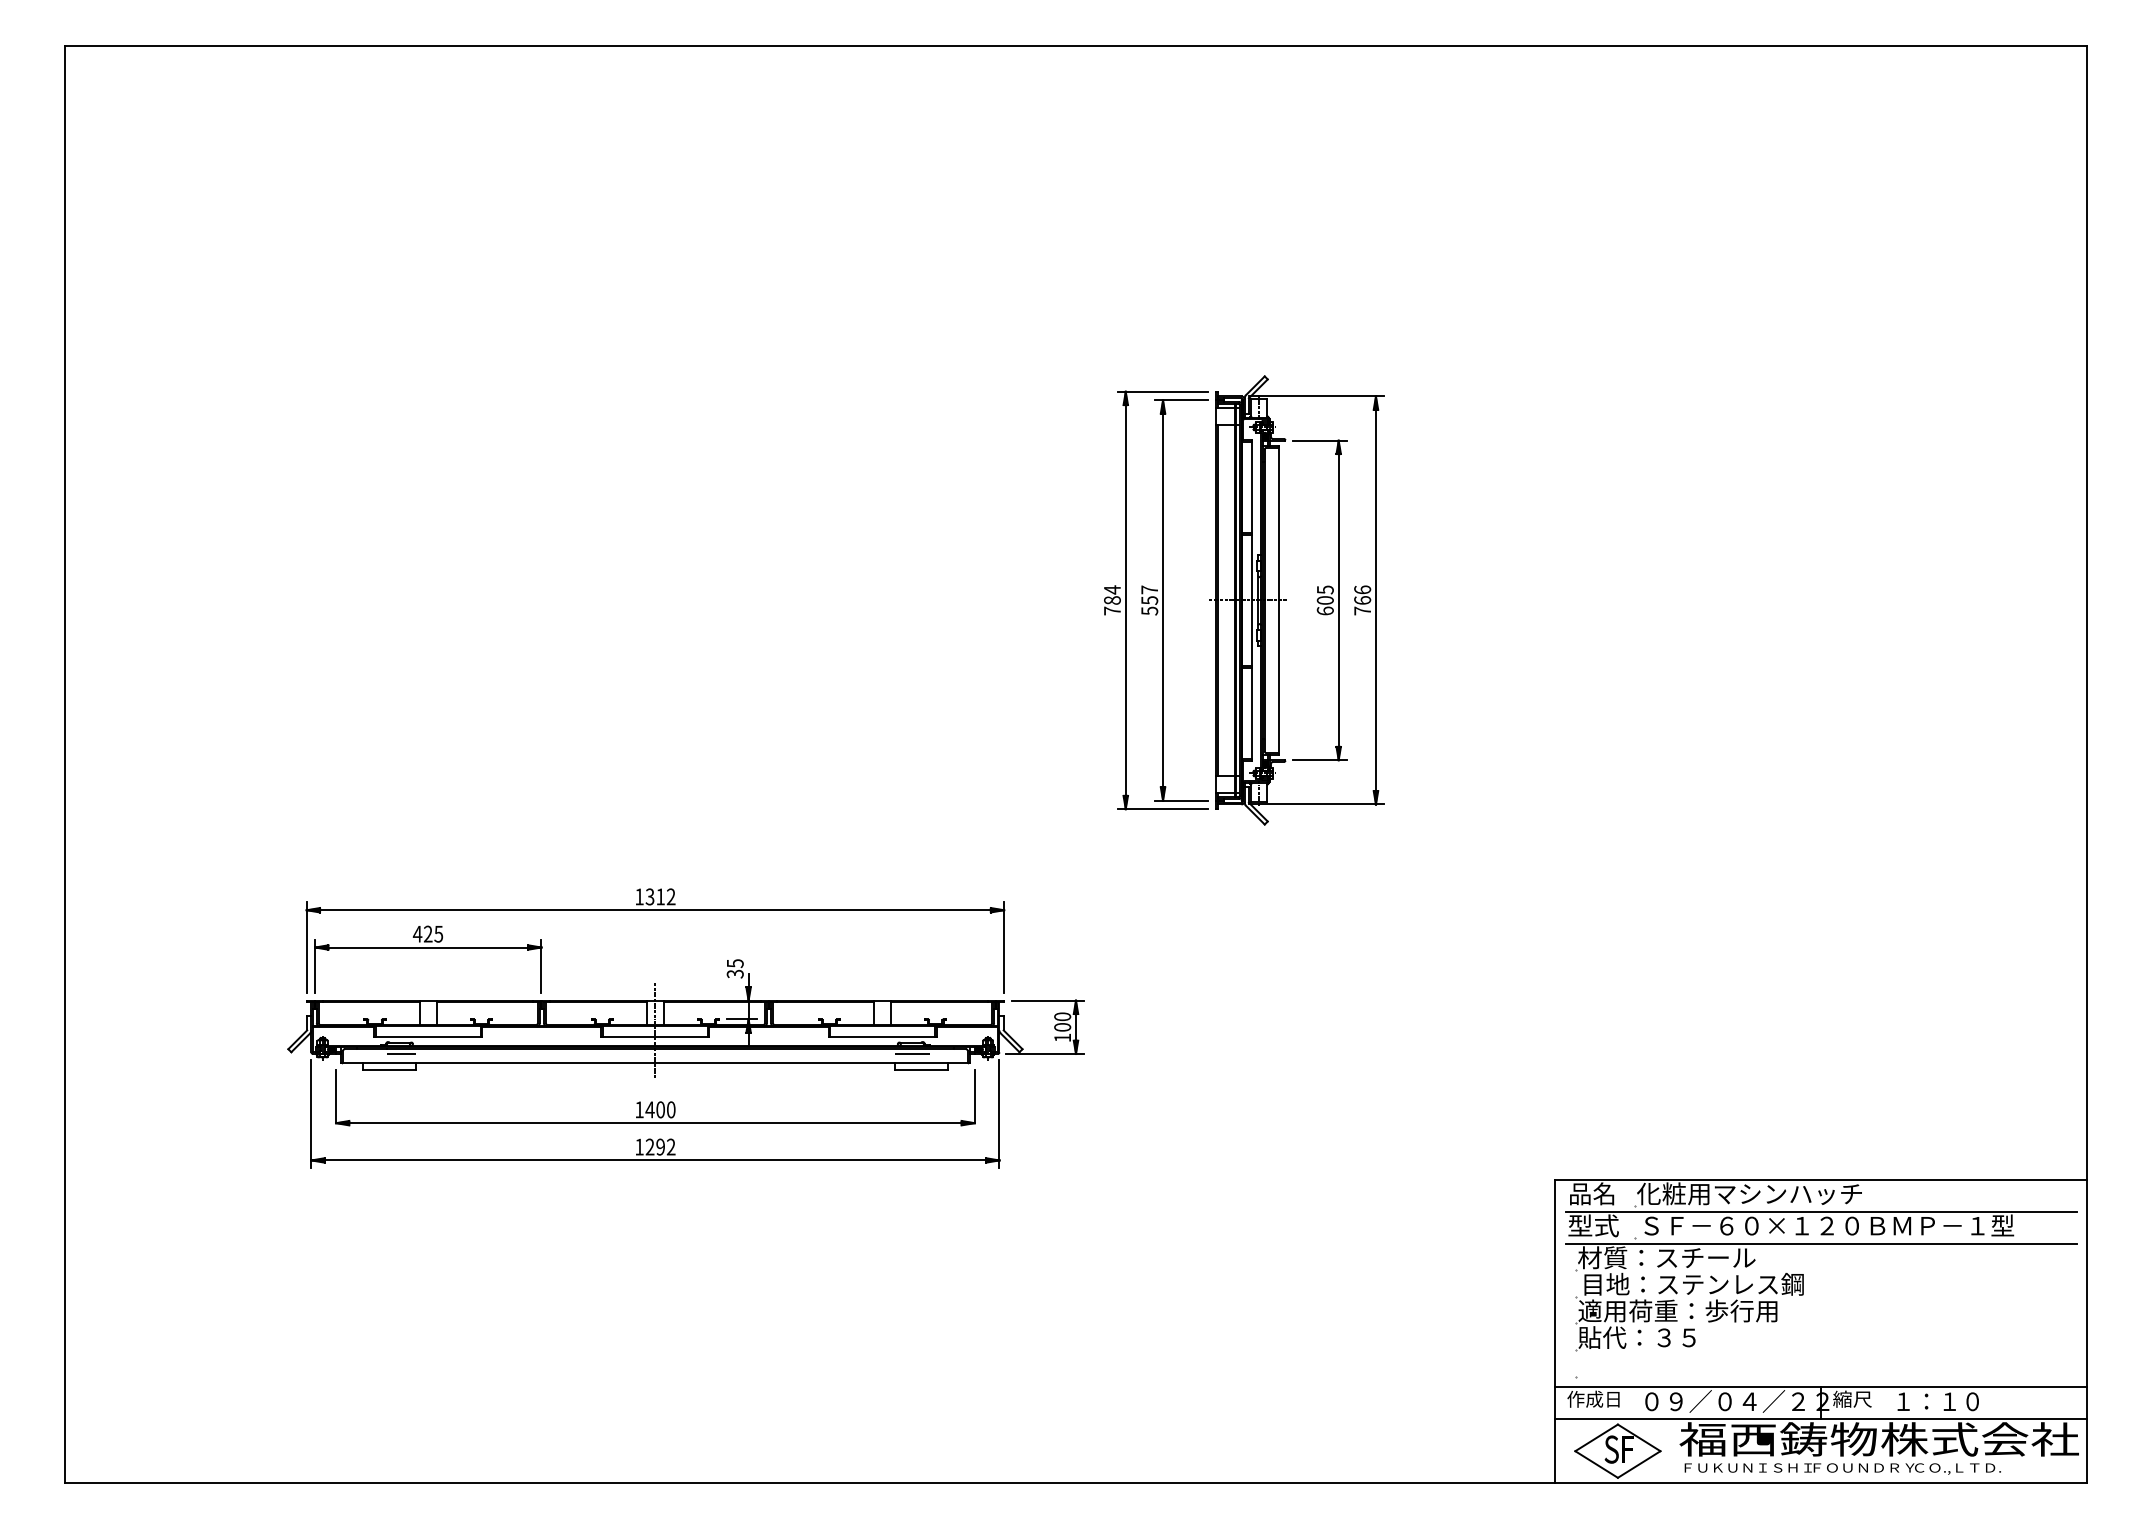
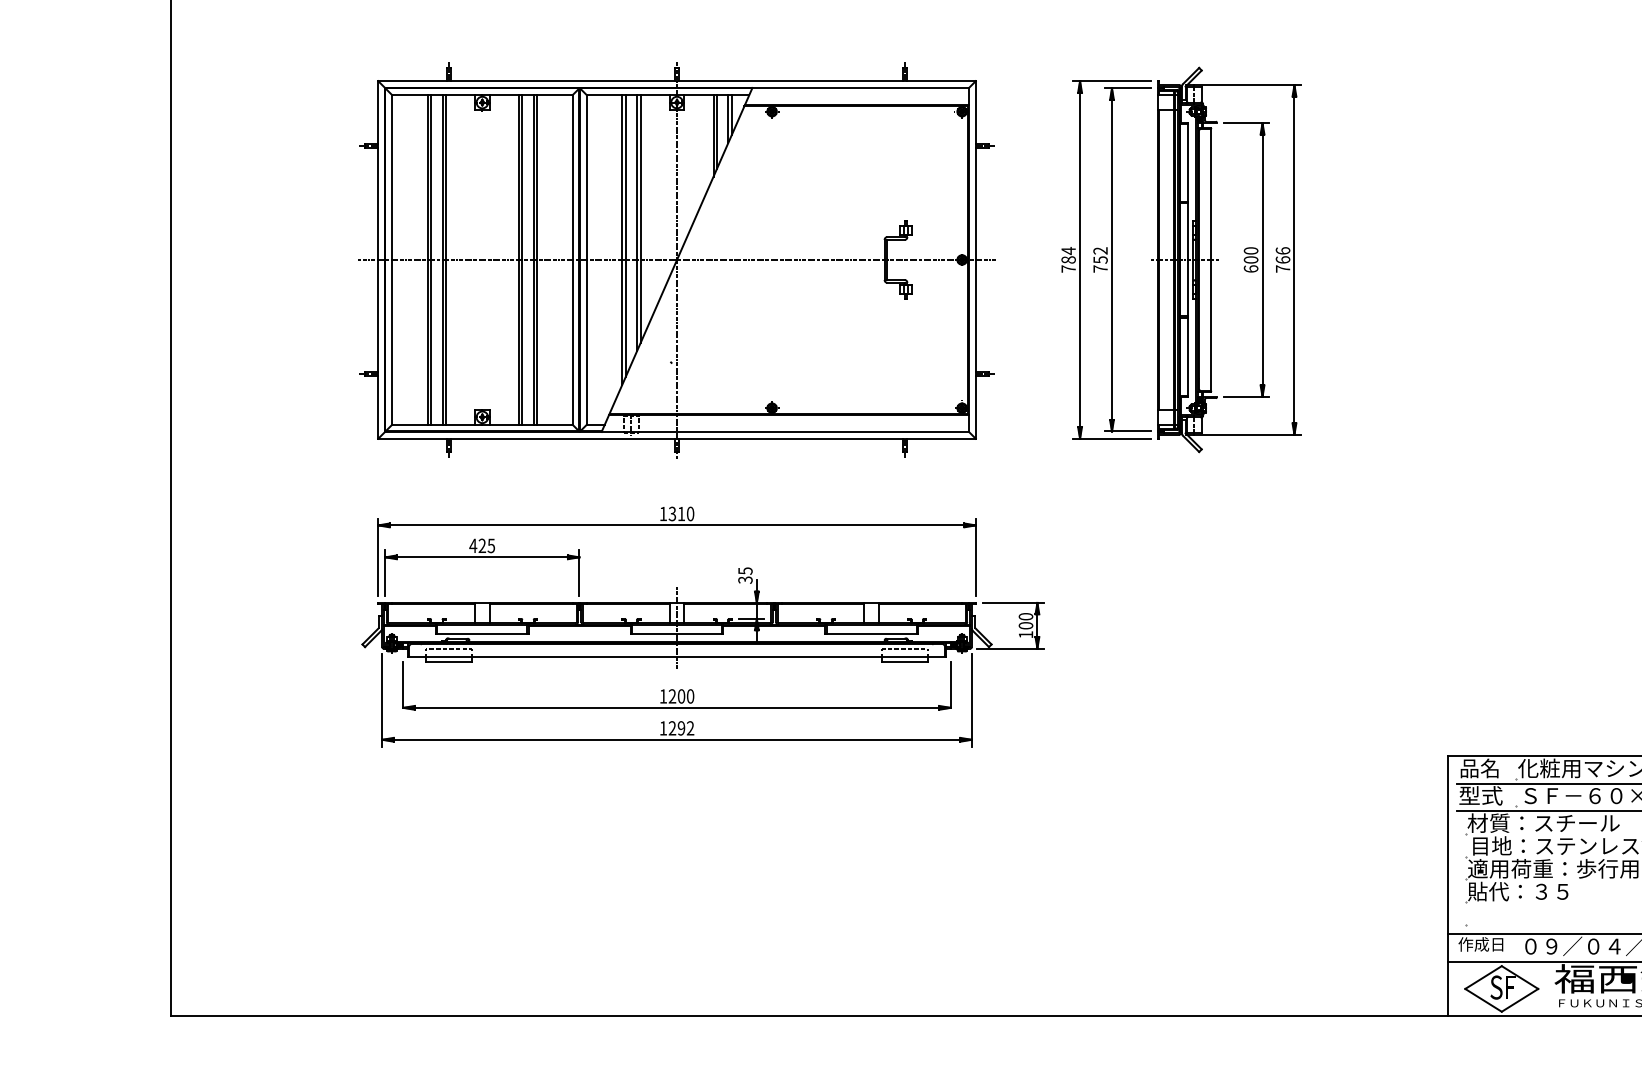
text: (1324, 589) -> (1250, 250), 605 -> 600
part: (655, 600) -> (677, 259), added
text: (1149, 600) -> (1100, 259), 557 -> 752
text: (670, 896) -> (689, 513), 1312 -> 1310
text: (649, 1109) -> (671, 696), 1400 -> 1200

